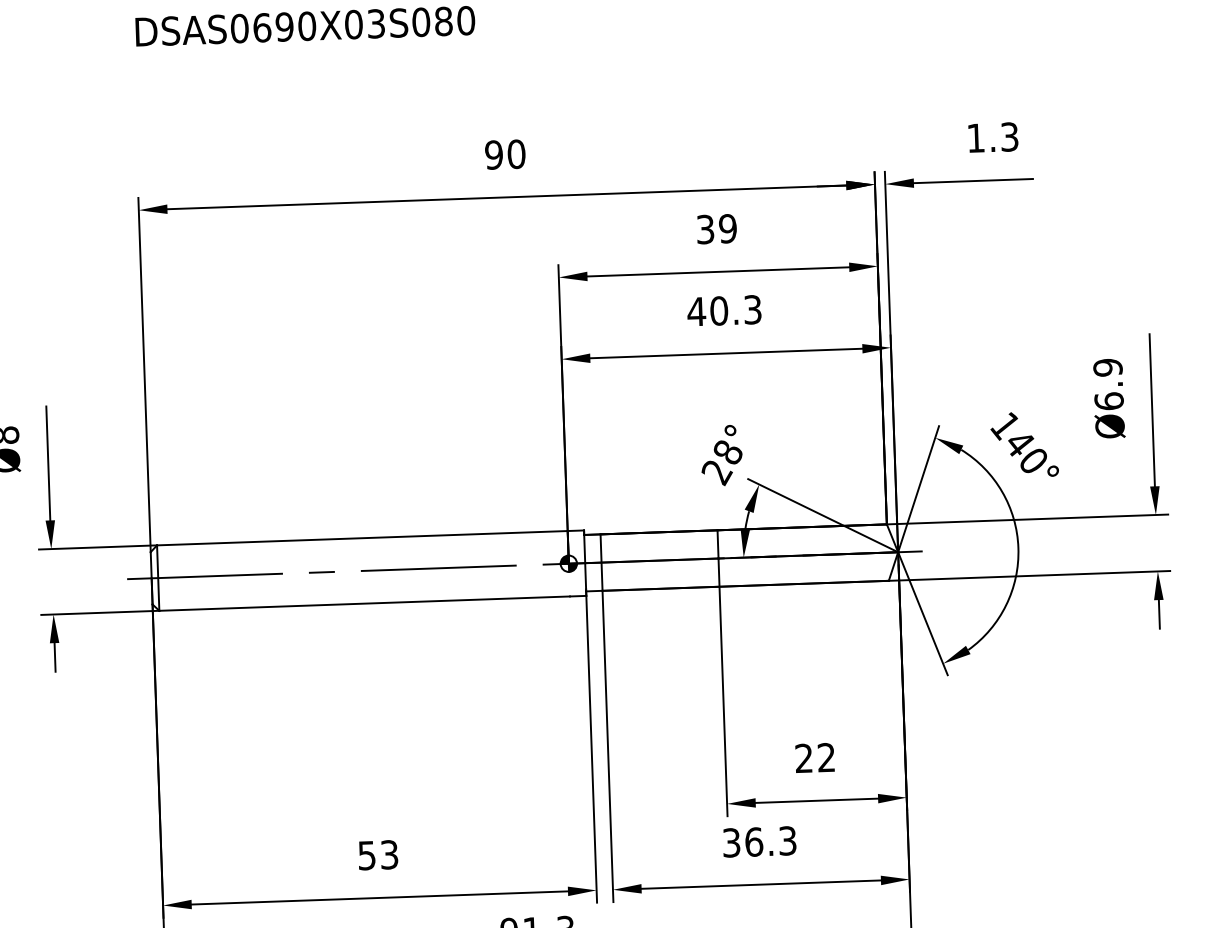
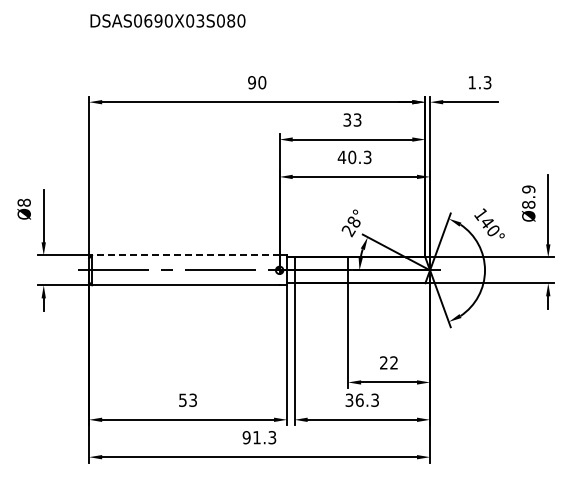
text: (727, 227) -> (357, 119), 39 -> 33
text: (1108, 400) -> (528, 204), Ø6.9 -> Ø8.9
line: (361, 538) -> (185, 255), solid -> dashed

